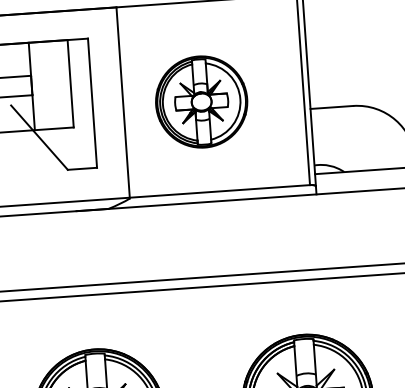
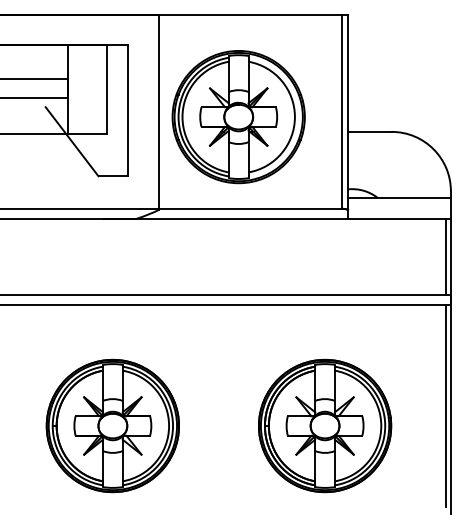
part: (201, 102) -> (238, 117), size x1.43

